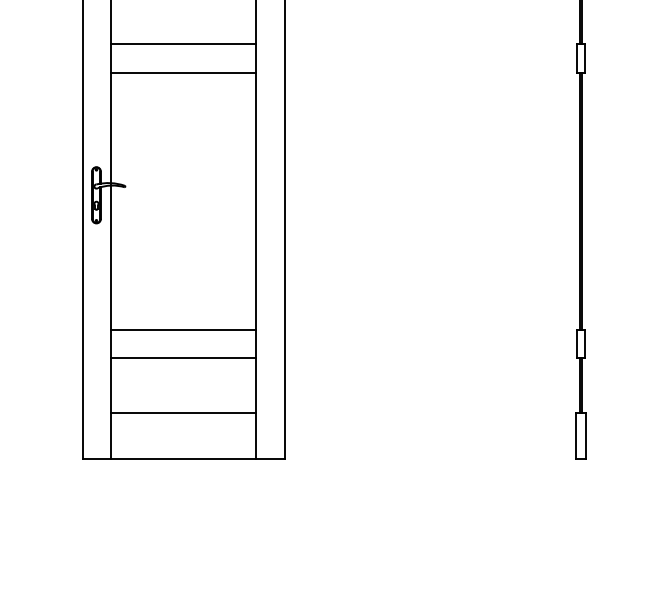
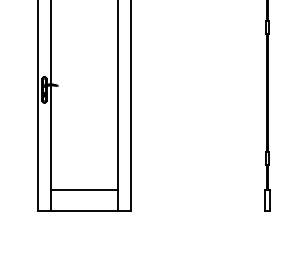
line: (183, 44) -> (84, 20), removed
line: (183, 72) -> (84, 33), removed
line: (183, 329) -> (84, 151), removed
line: (183, 357) -> (84, 164), removed

